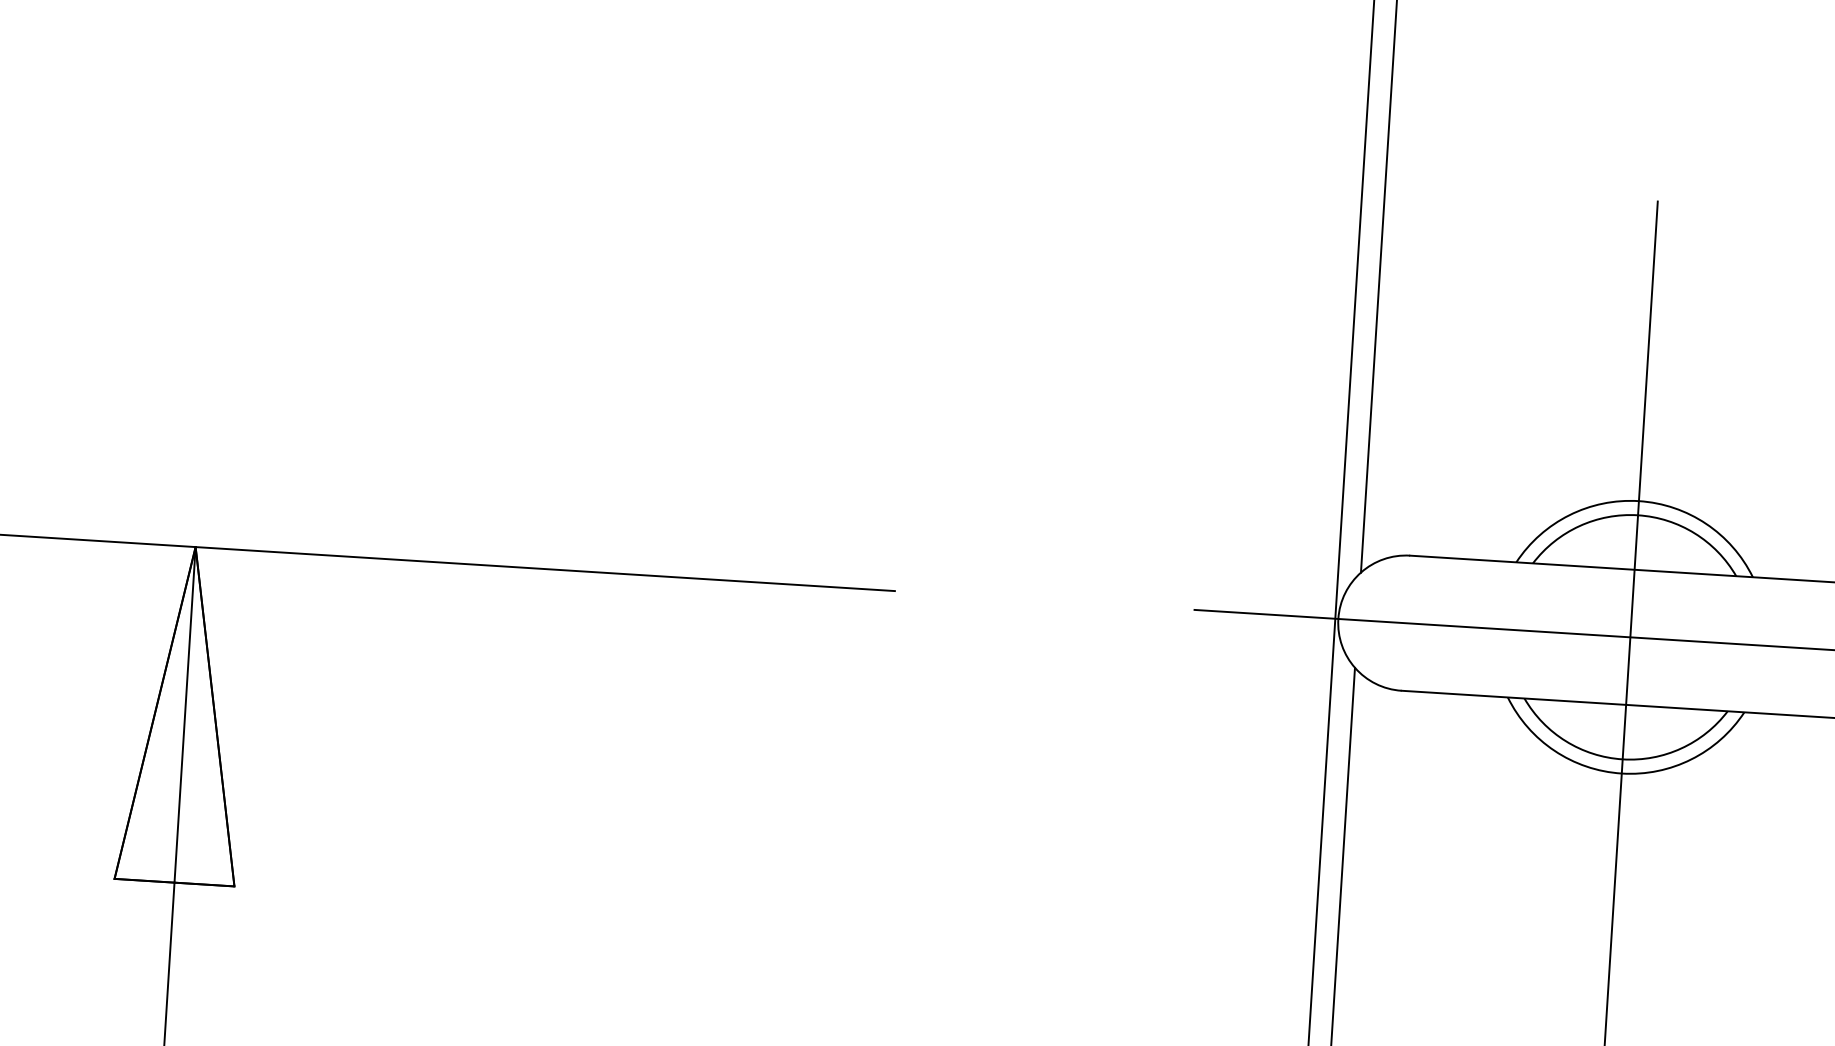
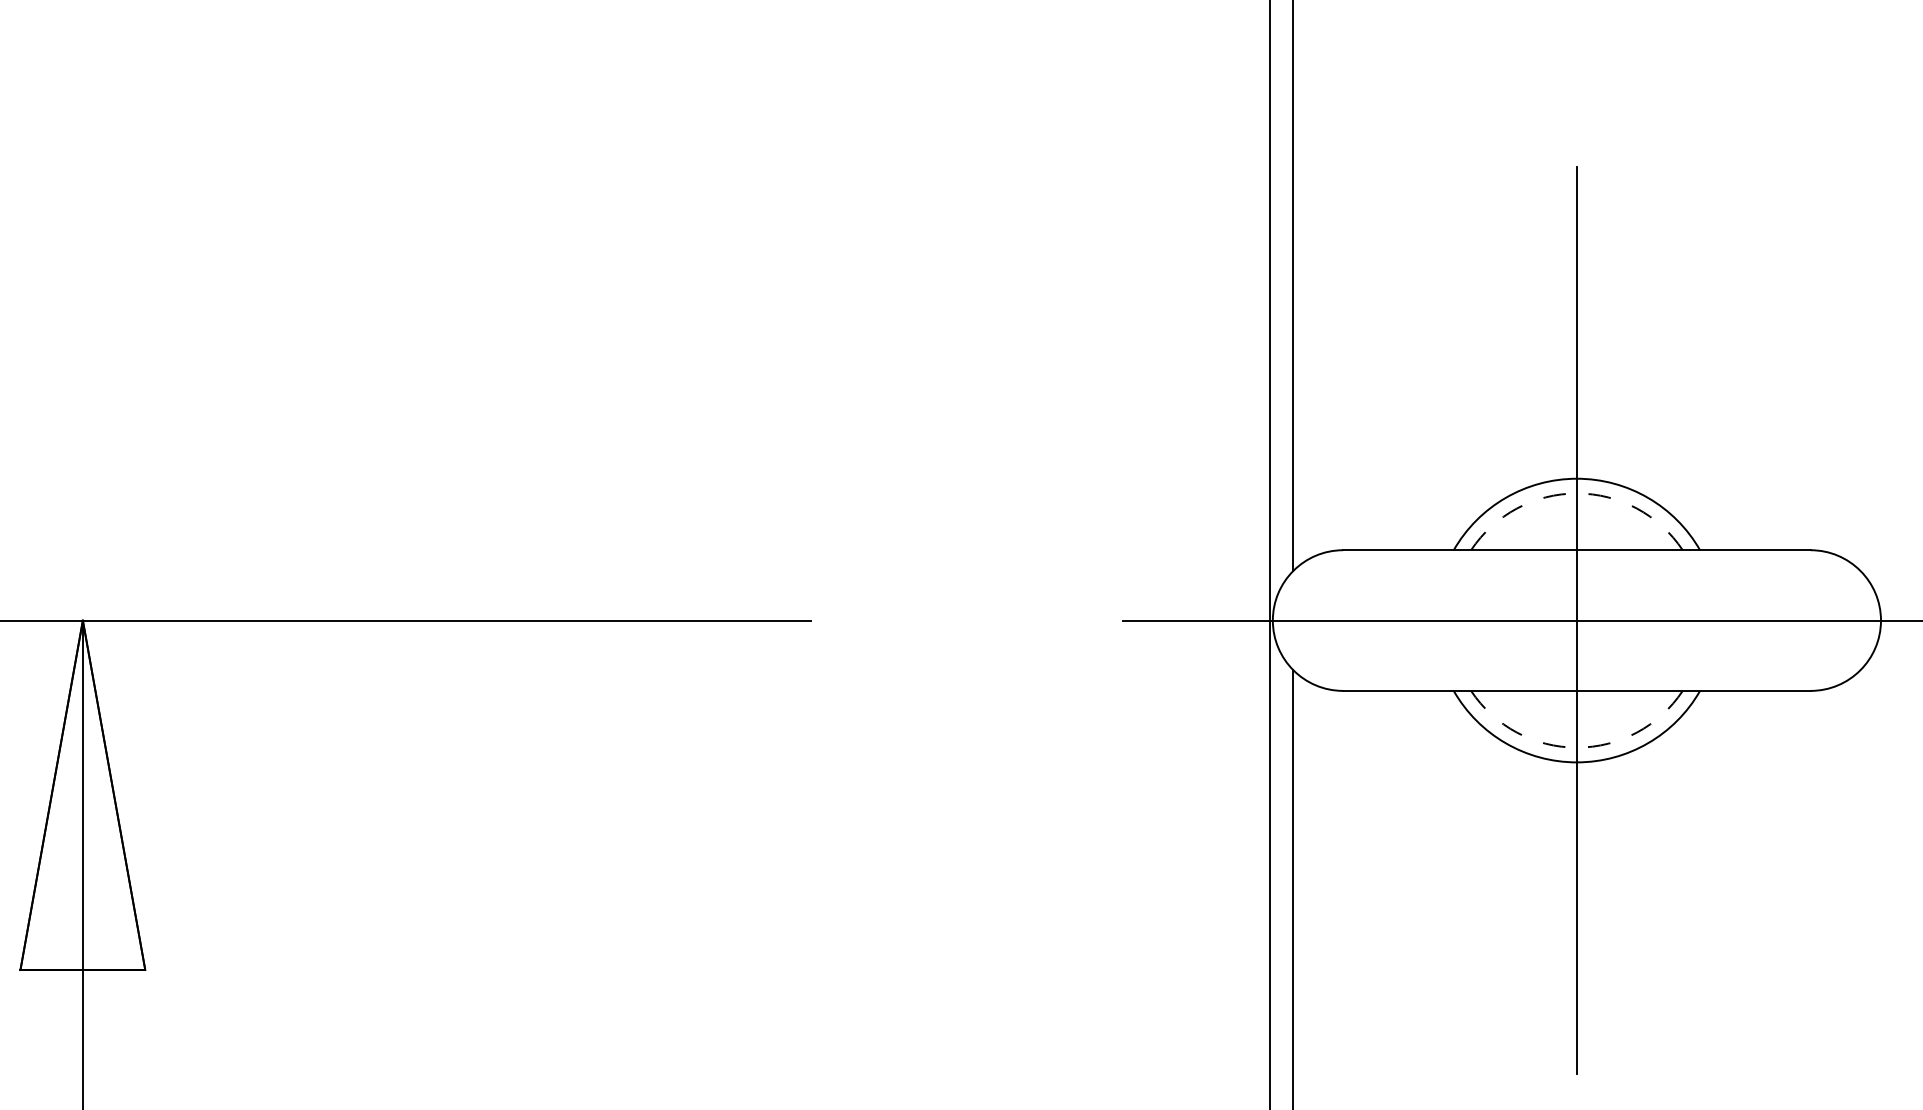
arc: (1637, 515) -> (1576, 493), solid -> dashed
arc: (1622, 759) -> (1576, 747), solid -> dashed

